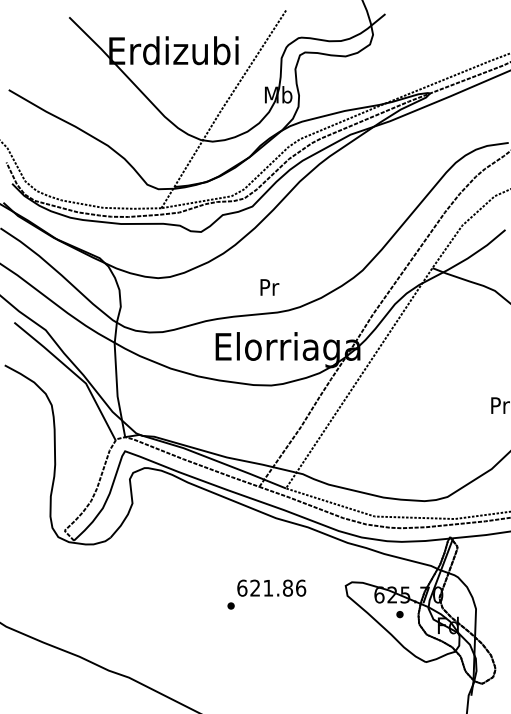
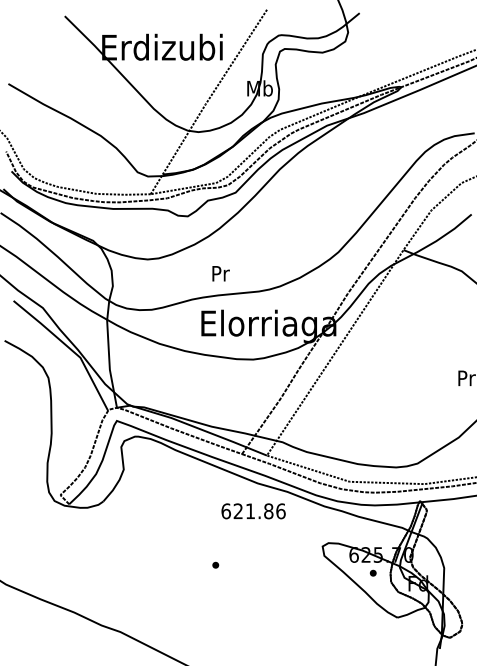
text: (269, 287) -> (220, 273), moved
text: (271, 587) -> (253, 510), moved

